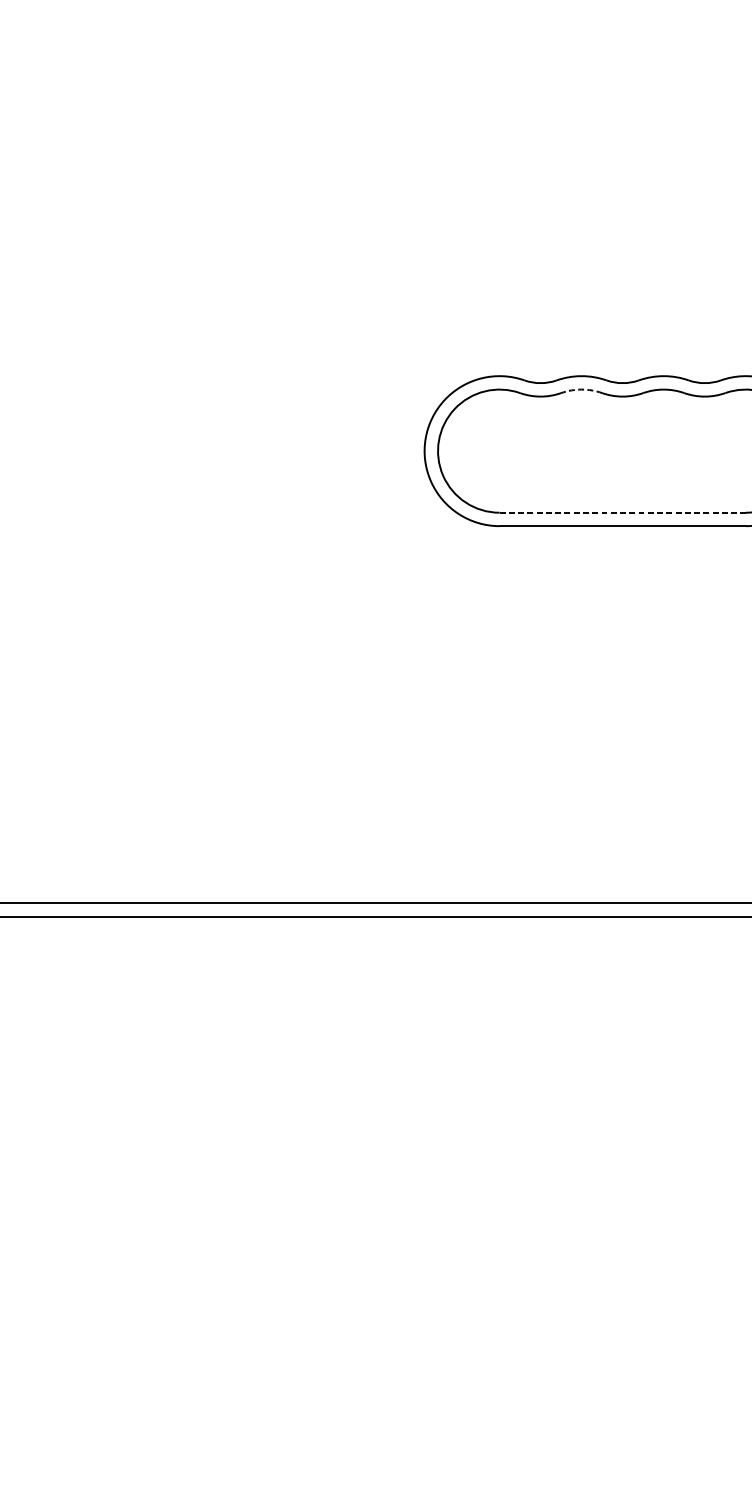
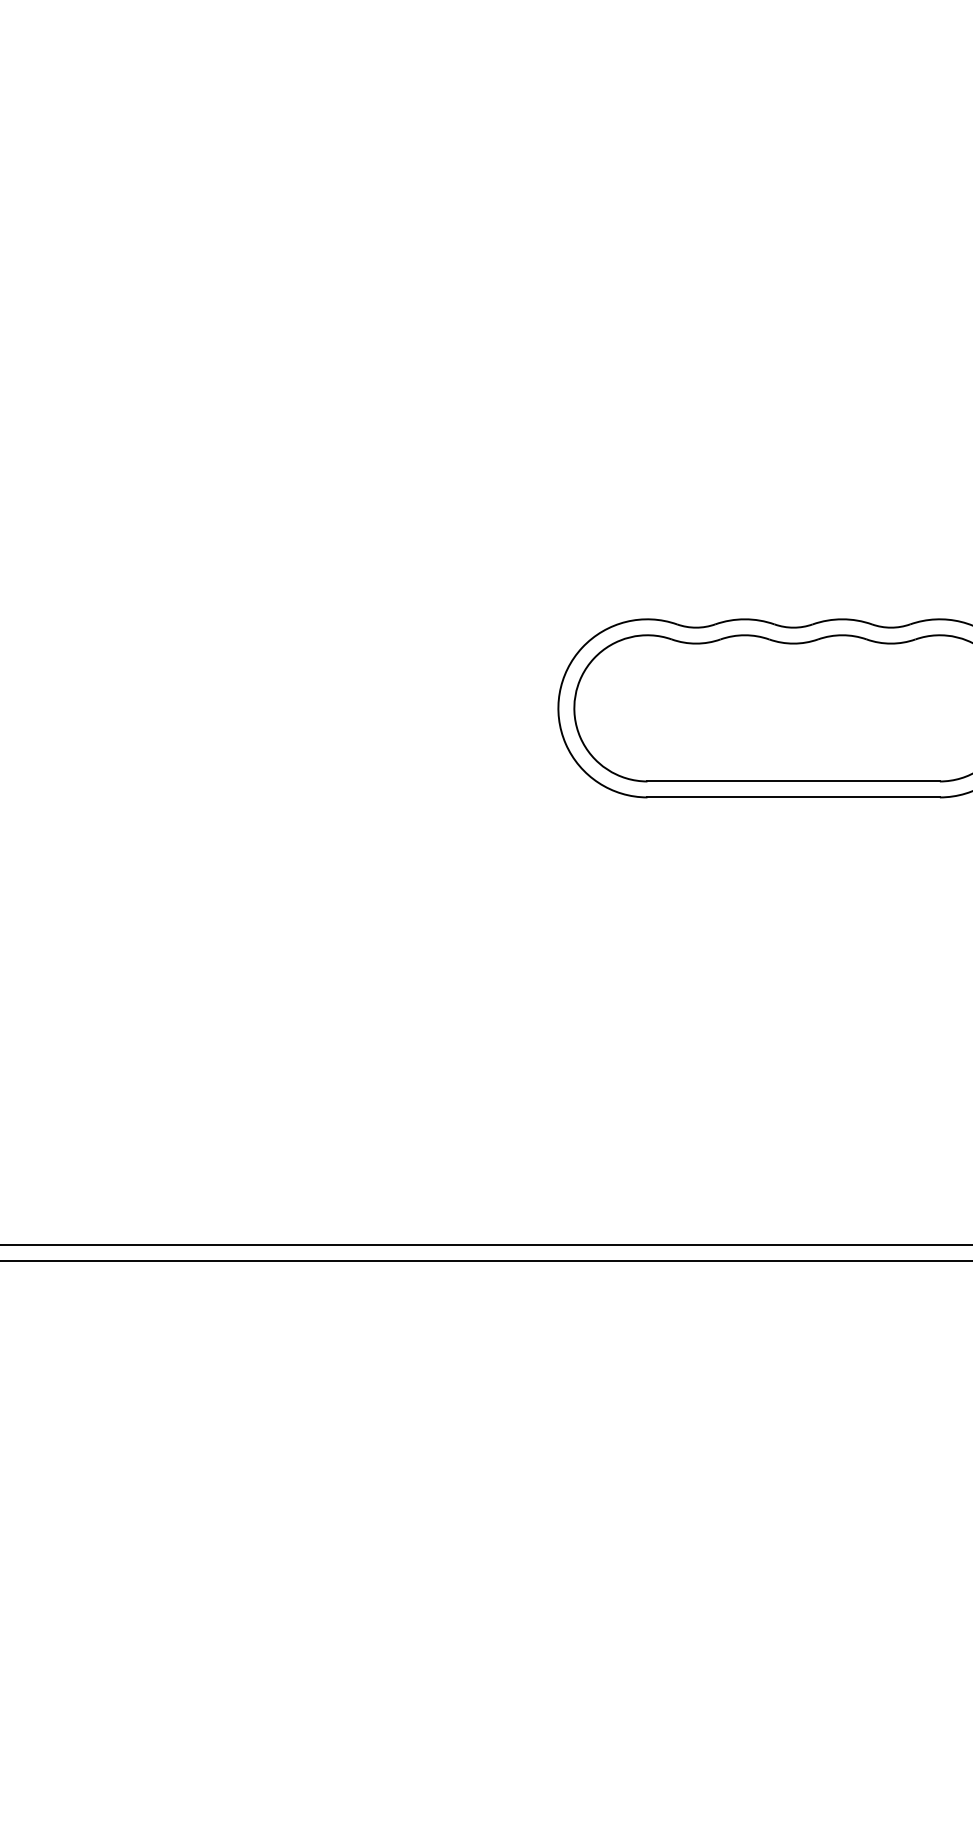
arc: (581, 389) -> (744, 635), dashed -> solid
line: (623, 512) -> (794, 781), dashed -> solid

